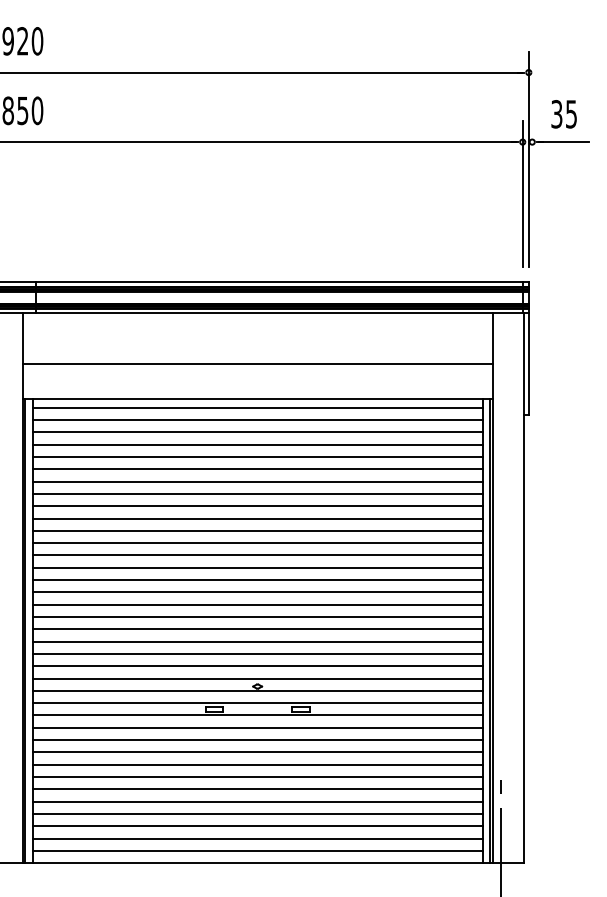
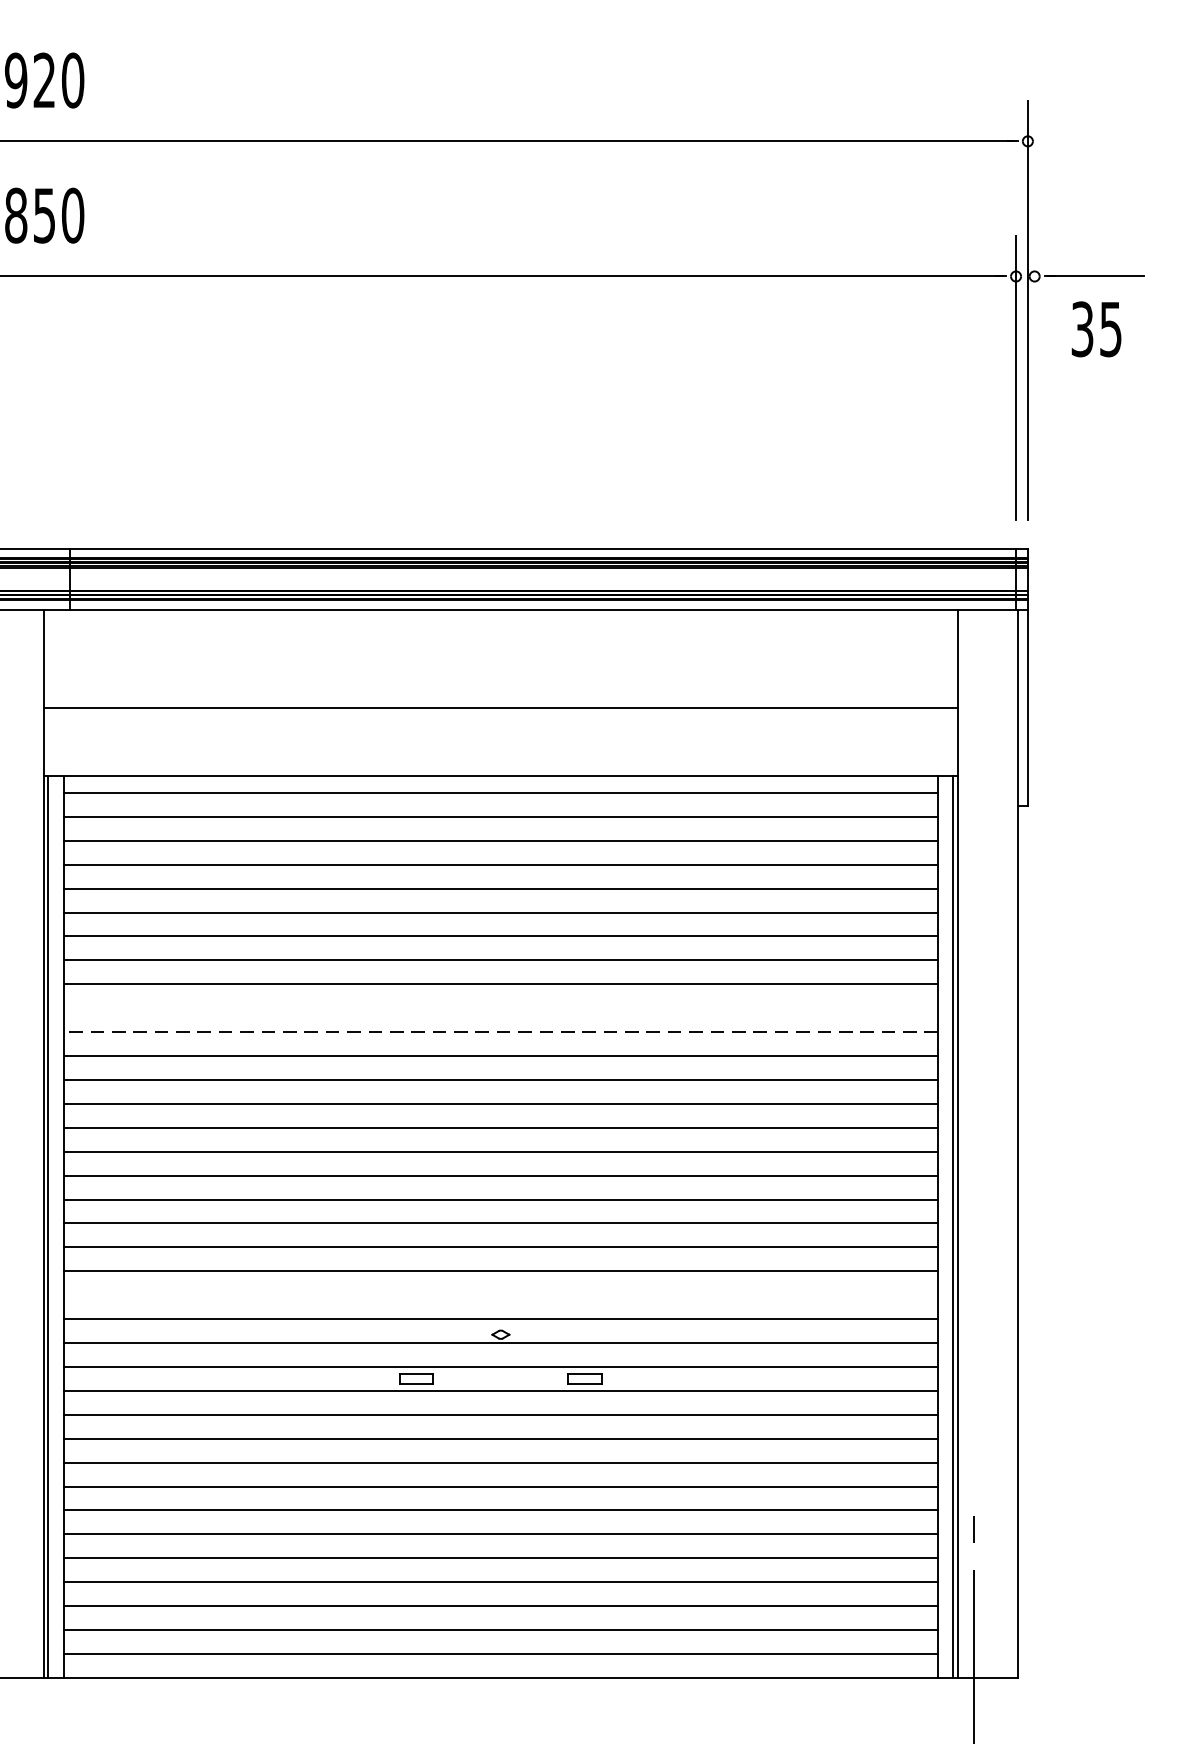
text: (563, 114) -> (1095, 329), moved
line: (257, 518) -> (500, 1008), removed
line: (257, 530) -> (500, 1031), solid -> dashed
line: (257, 666) -> (500, 1295), removed

